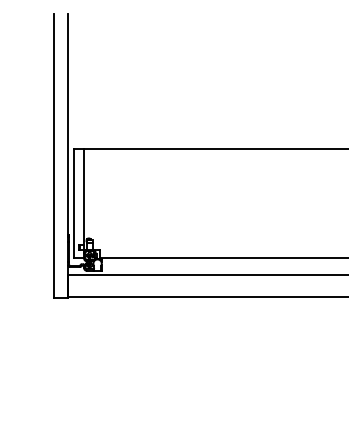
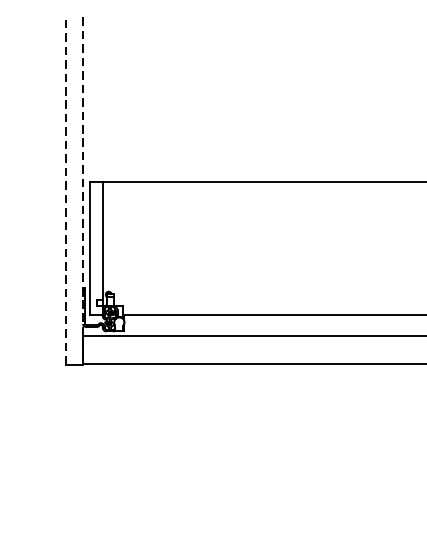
line: (53, 156) -> (65, 191), solid -> dashed
line: (67, 156) -> (82, 191), solid -> dashed

